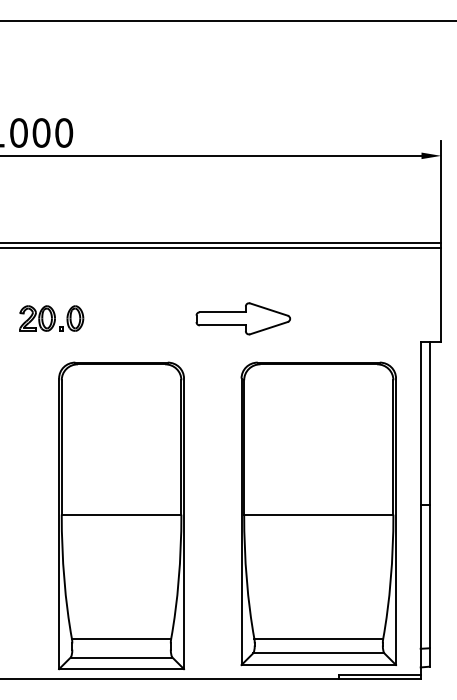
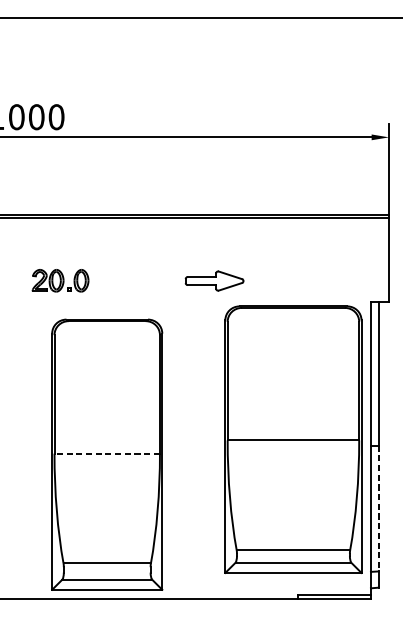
part: (51, 318) -> (60, 280), moved
part: (243, 318) -> (214, 280), size x0.7
part: (318, 513) -> (293, 439), moved
line: (121, 514) -> (107, 453), solid -> dashed
line: (429, 577) -> (378, 509), solid -> dashed

